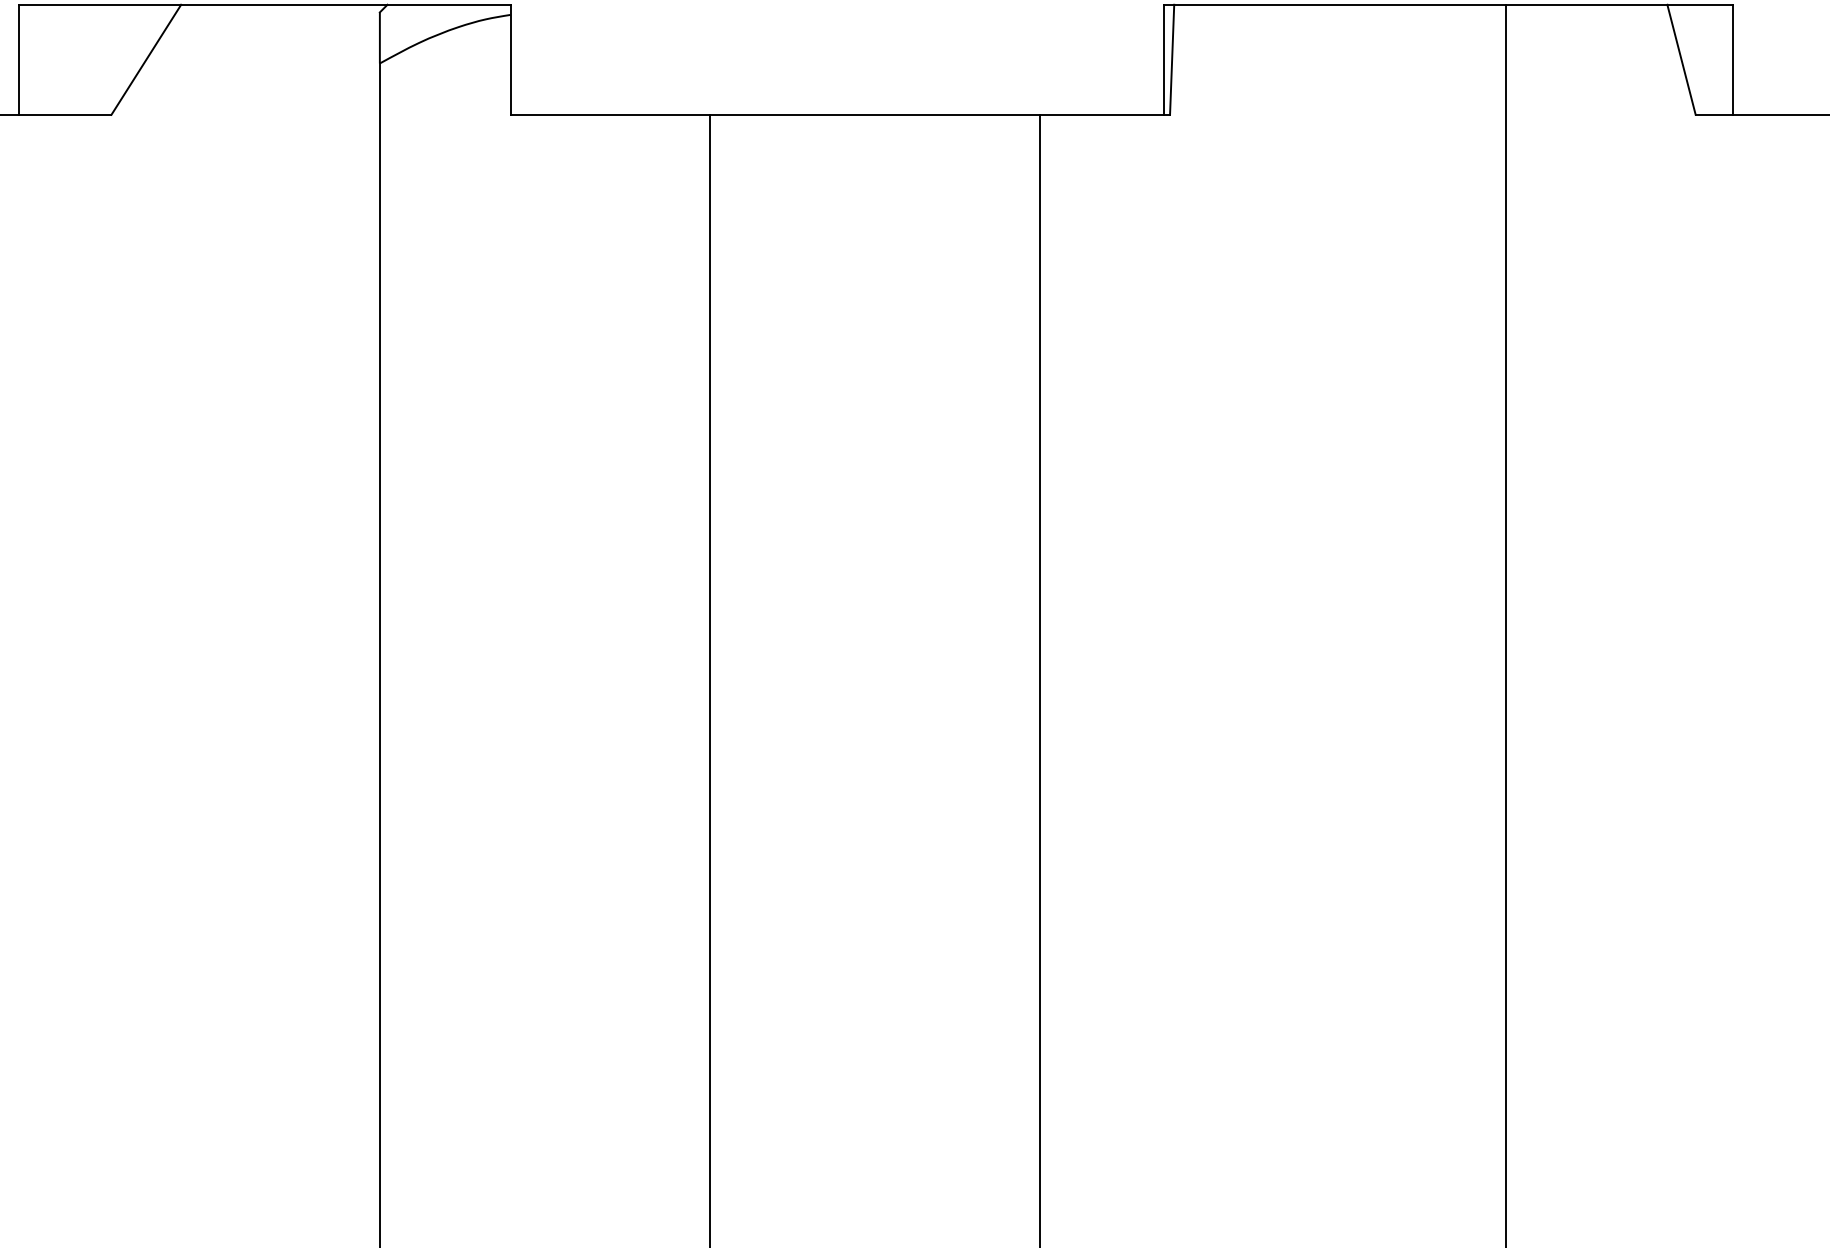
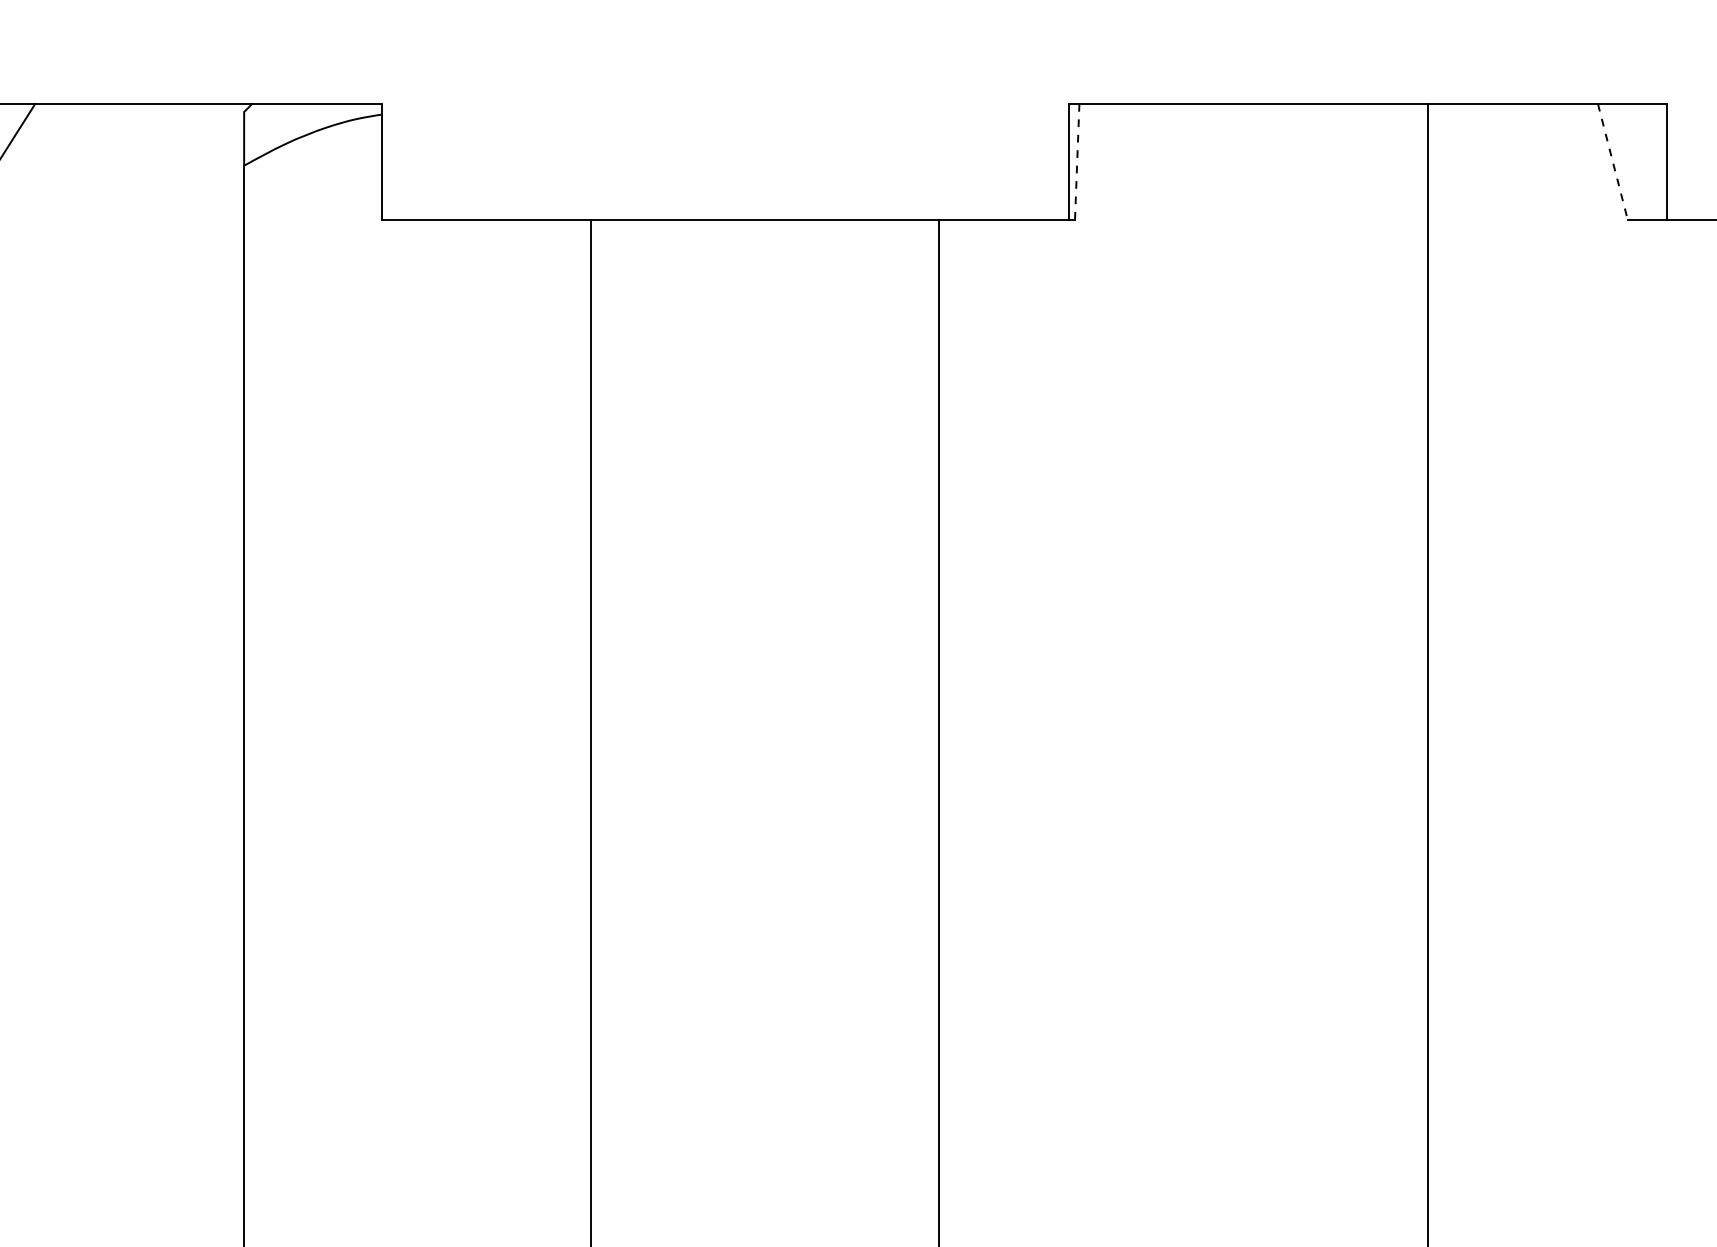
line: (1681, 59) -> (1612, 161), solid -> dashed
line: (1172, 60) -> (1077, 162), solid -> dashed

